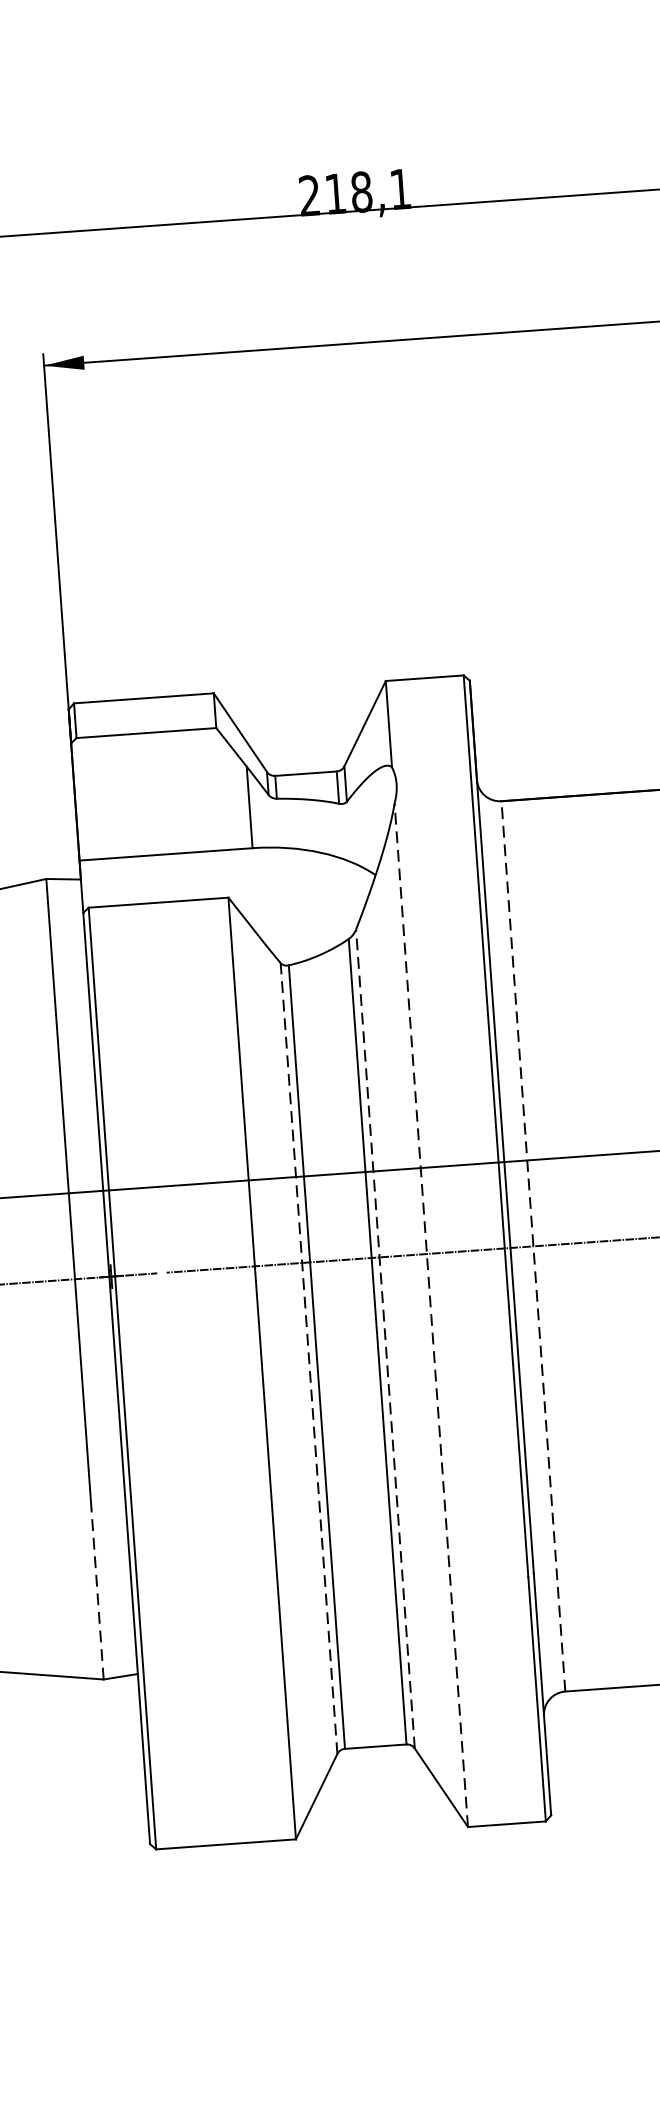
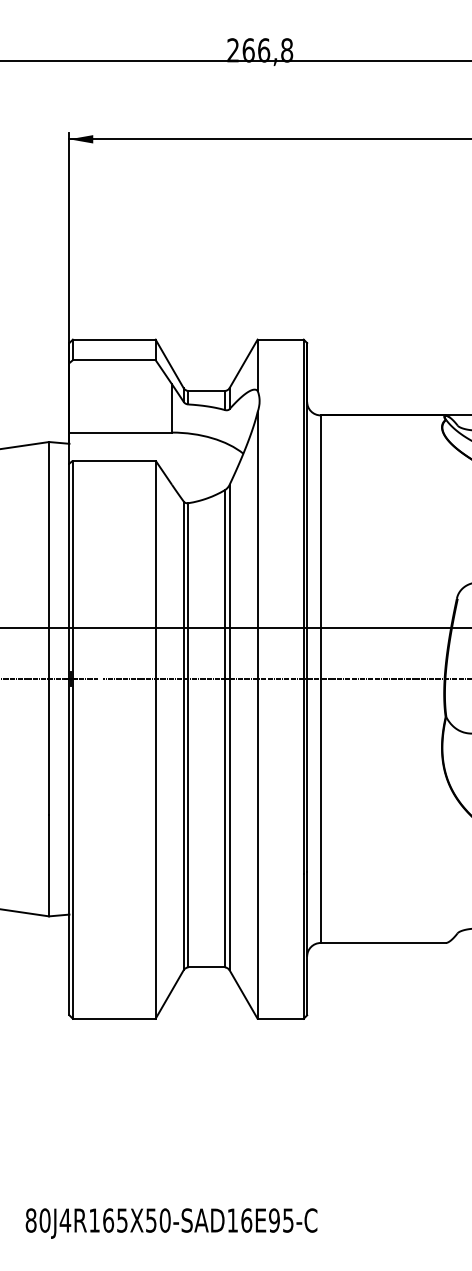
text: (367, 191) -> (267, 50), 218,1 -> 266,8
line: (533, 1246) -> (320, 679), dashed -> solid
line: (430, 1313) -> (257, 714), dashed -> solid
line: (385, 1338) -> (229, 727), dashed -> solid
line: (308, 1357) -> (183, 735), dashed -> solid
line: (98, 1593) -> (49, 865), dashed -> solid

